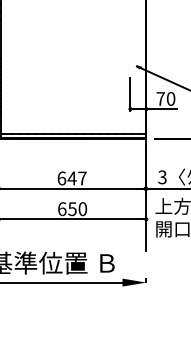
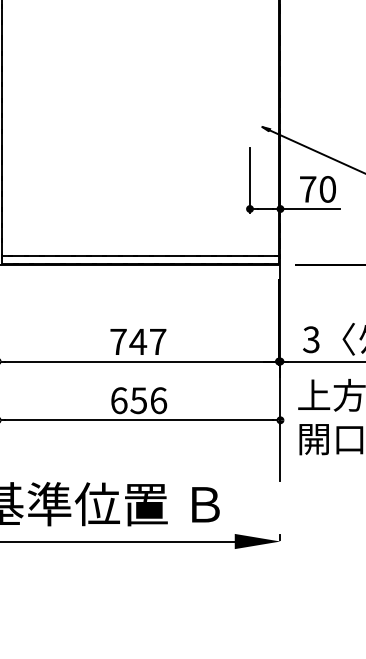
text: (61, 178) -> (117, 341), 647 -> 747
text: (82, 208) -> (158, 399), 650 -> 656

